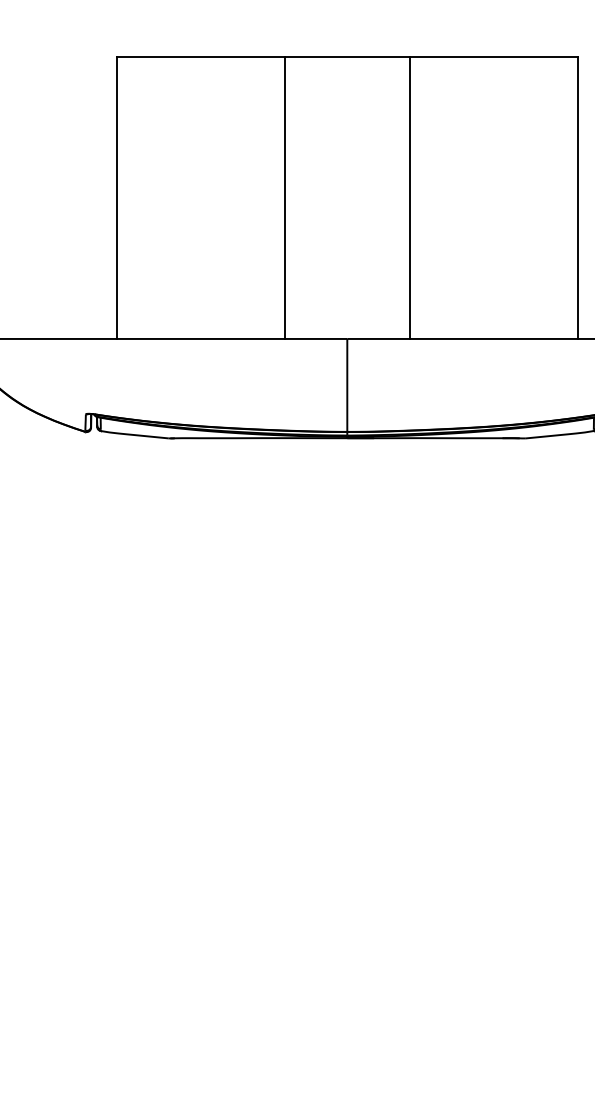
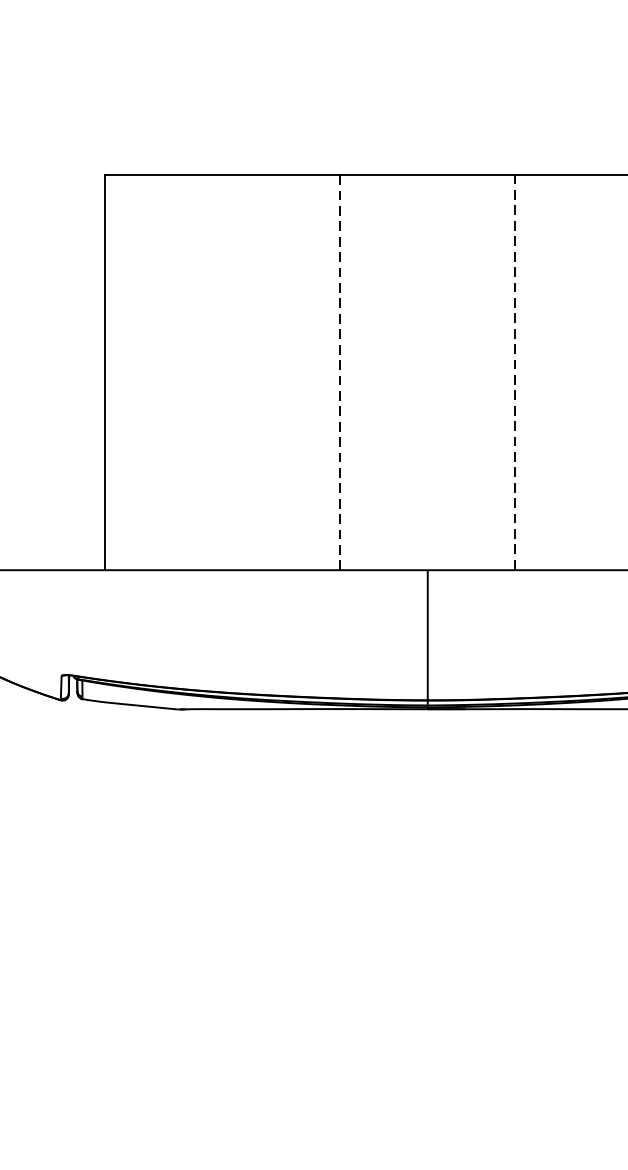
line: (284, 197) -> (339, 372), solid -> dashed
line: (409, 198) -> (514, 373), solid -> dashed

